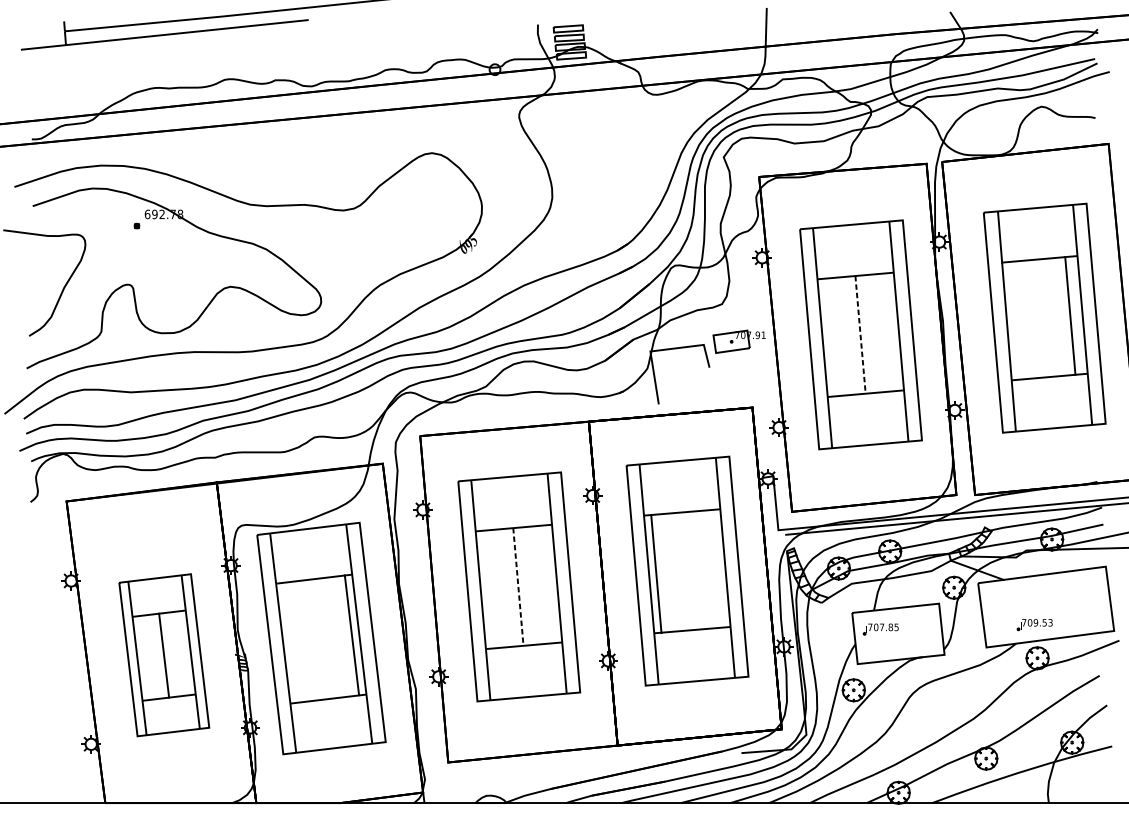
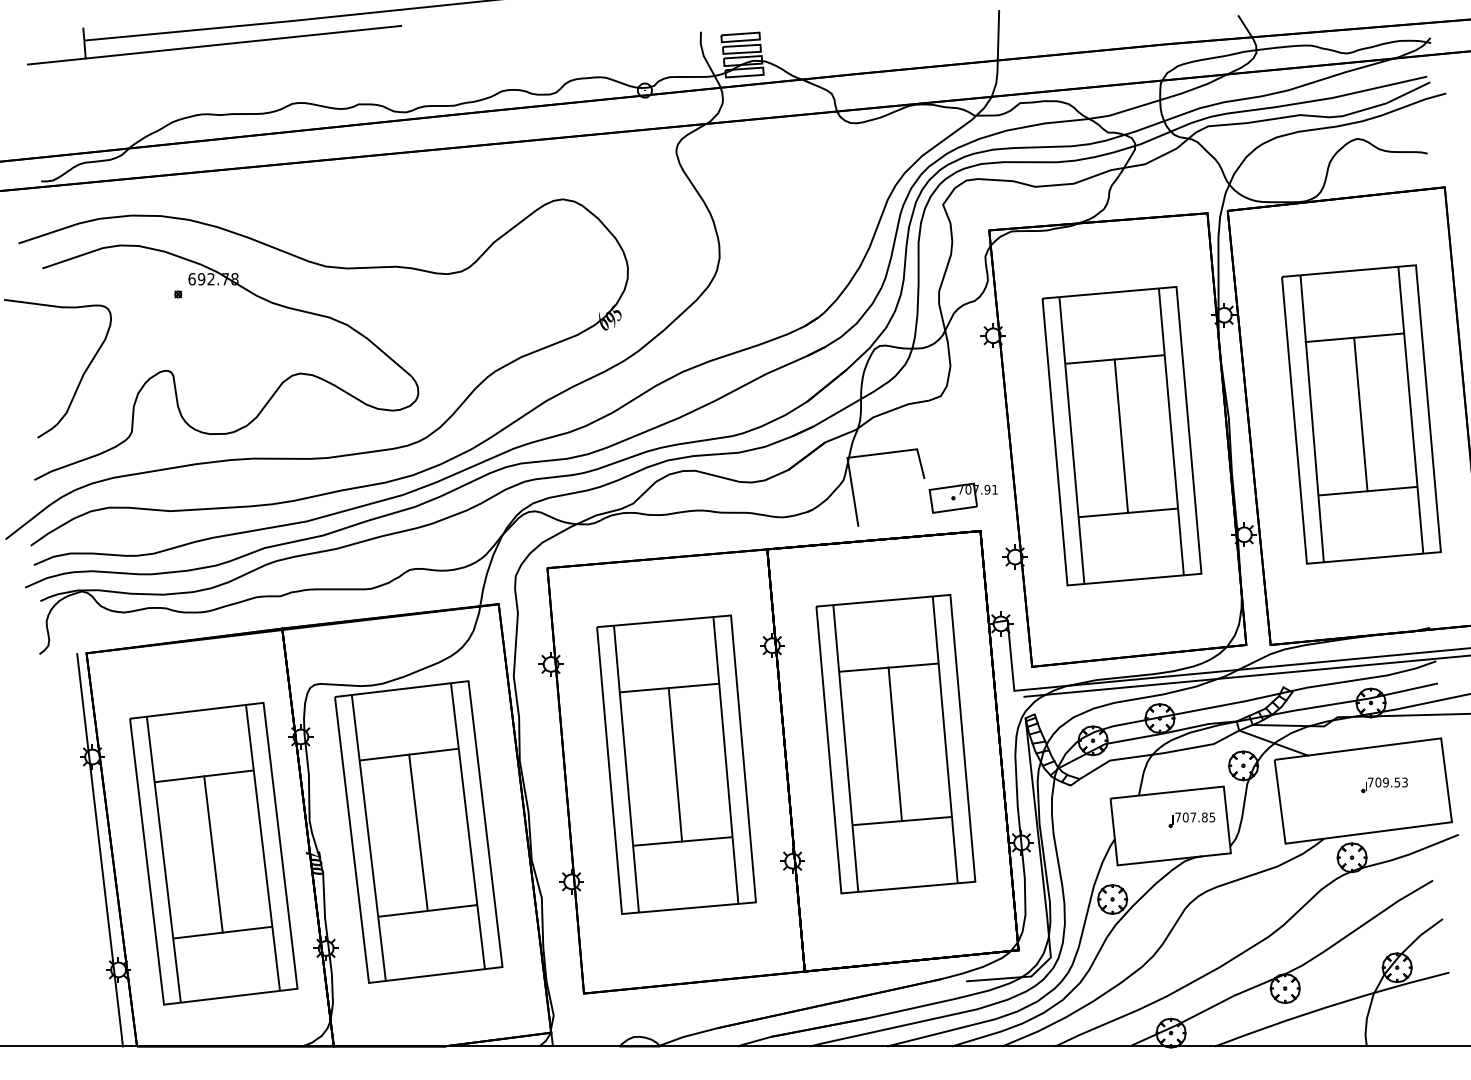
line: (1070, 315) -> (1360, 414), moved
line: (860, 335) -> (1121, 436), dashed -> solid
part: (738, 341) -> (962, 497), moved
line: (655, 573) -> (894, 743), moved
line: (518, 586) -> (675, 764), dashed -> solid
part: (1034, 625) -> (1384, 785), moved
part: (880, 628) -> (1191, 819), moved
line: (351, 635) -> (418, 832), moved
line: (77, 652) -> (100, 850), added
part: (164, 655) -> (213, 853), size x1.43

